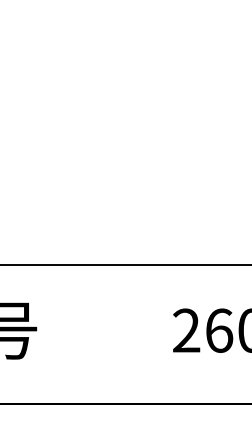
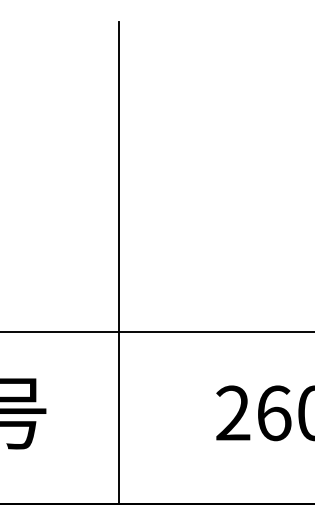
line: (94, 210) -> (118, 262), added

